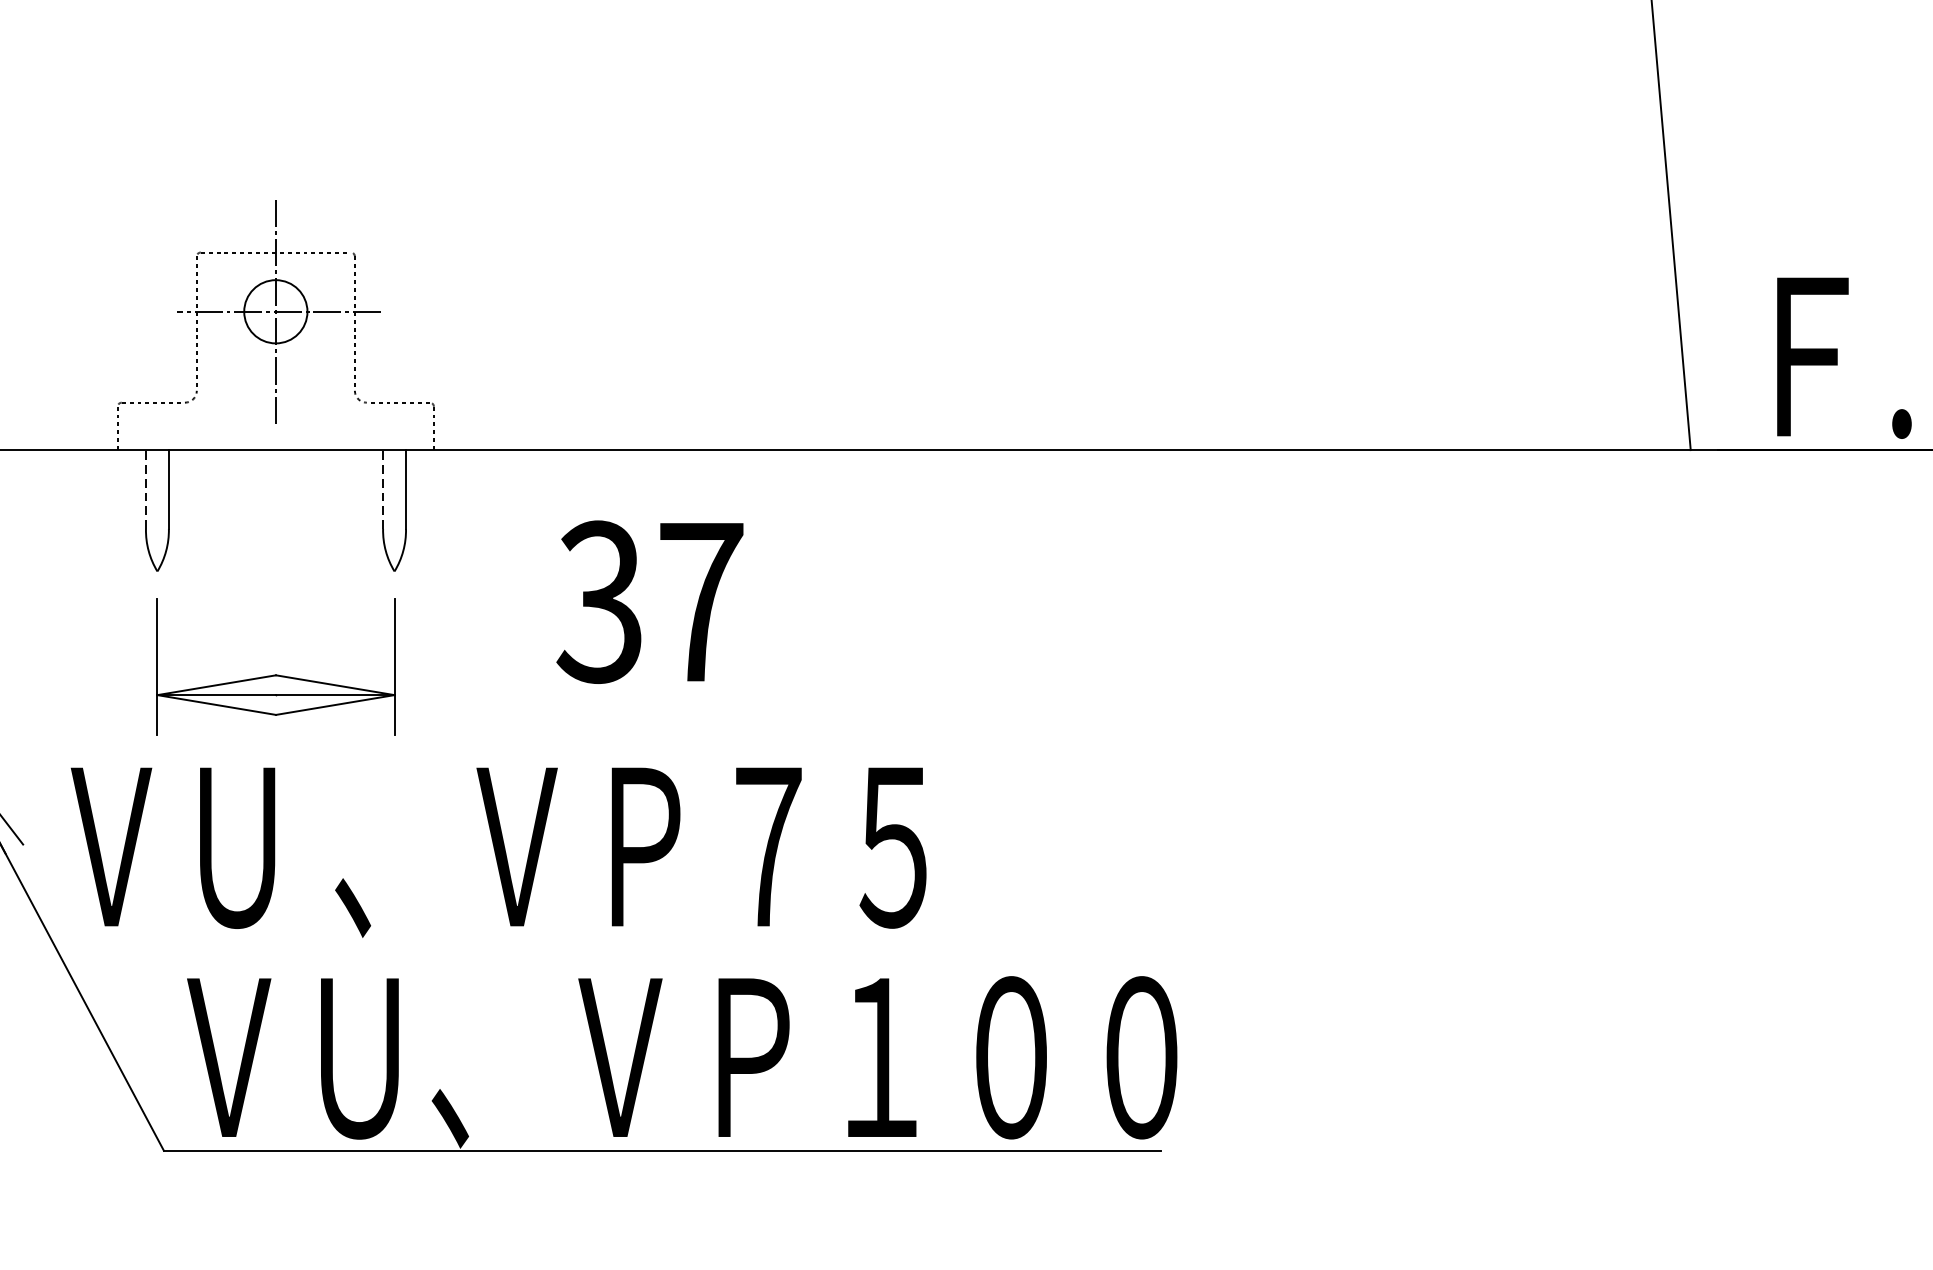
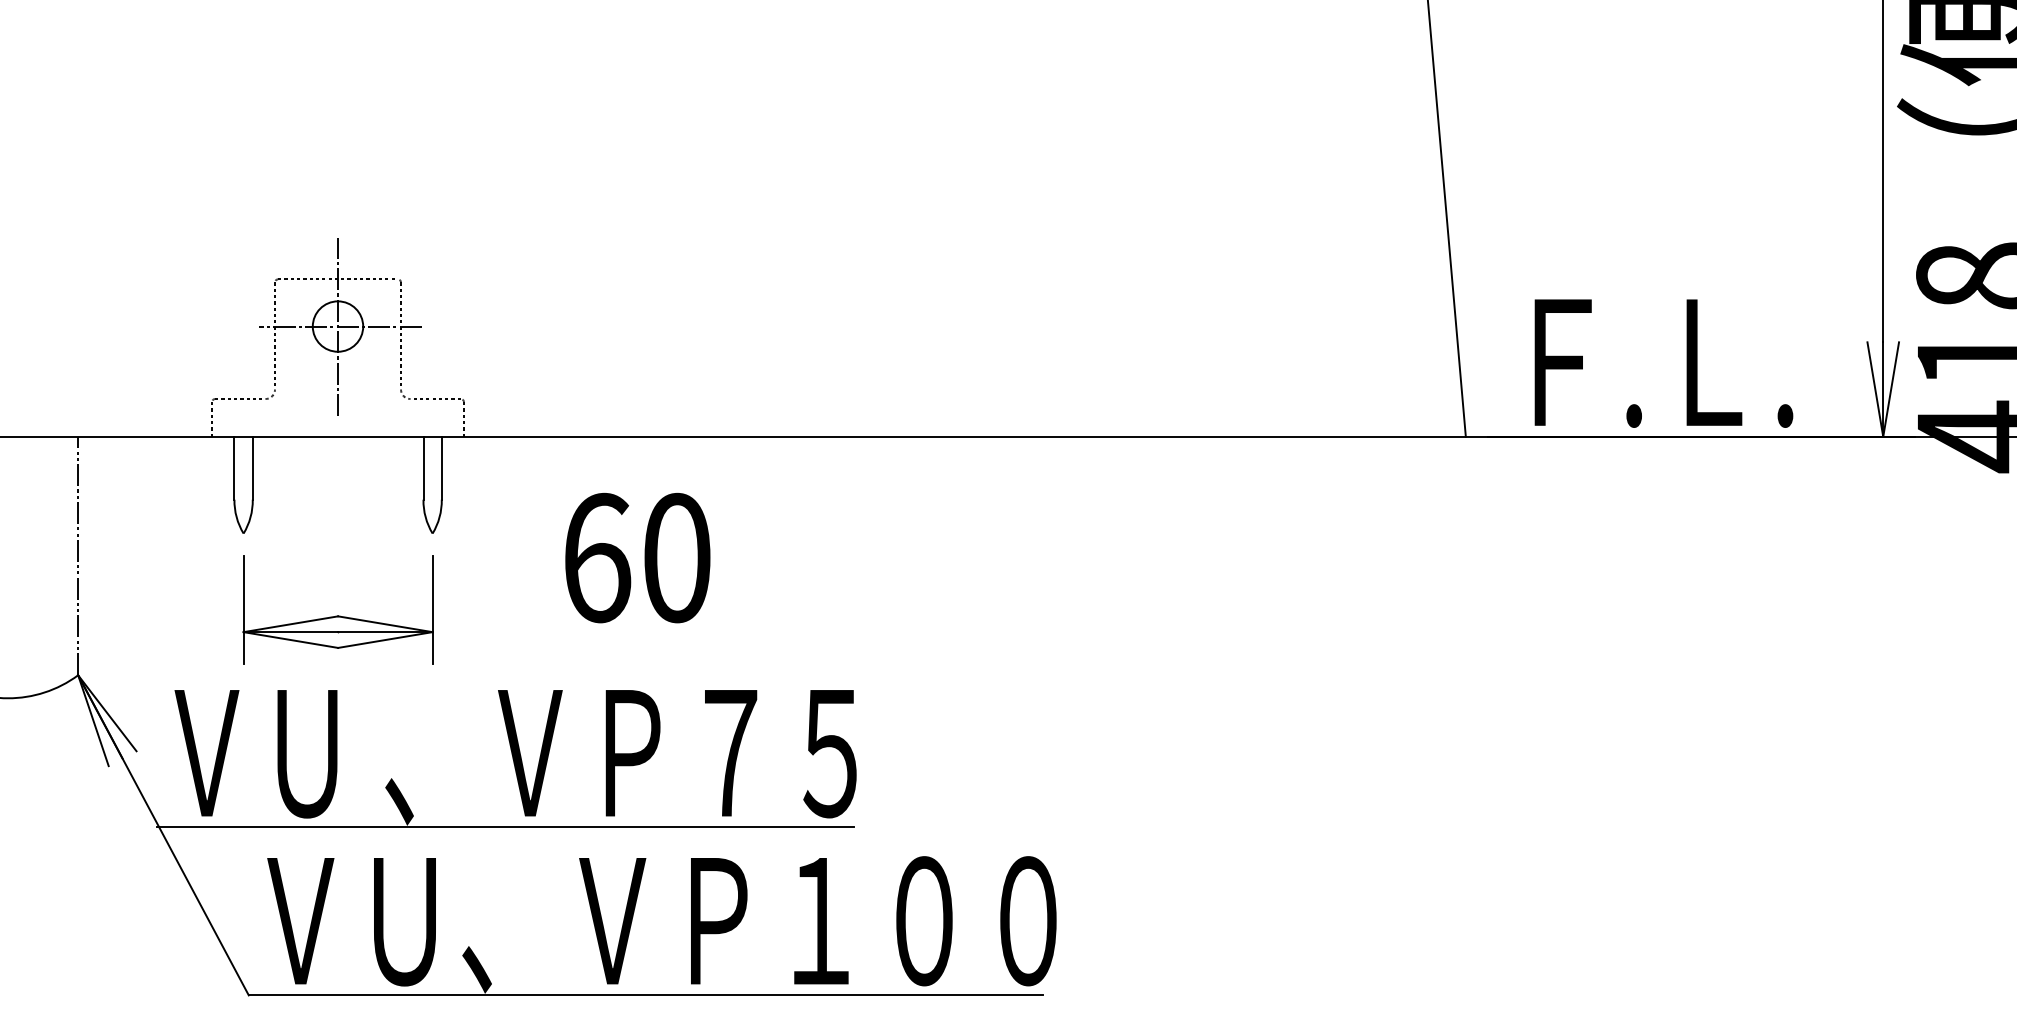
line: (146, 488) -> (234, 467), dashed -> solid
line: (383, 488) -> (423, 467), dashed -> solid
text: (649, 601) -> (635, 557), 37 -> 60
line: (485, 940) -> (505, 827), added

